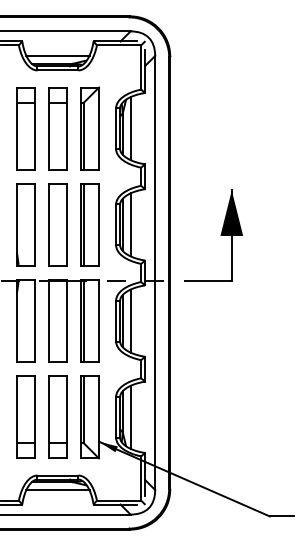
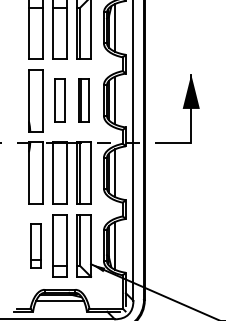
part: (57, 224) -> (59, 100), size x0.7
part: (89, 224) -> (83, 100), size x0.7
part: (25, 416) -> (35, 245), size x0.7

